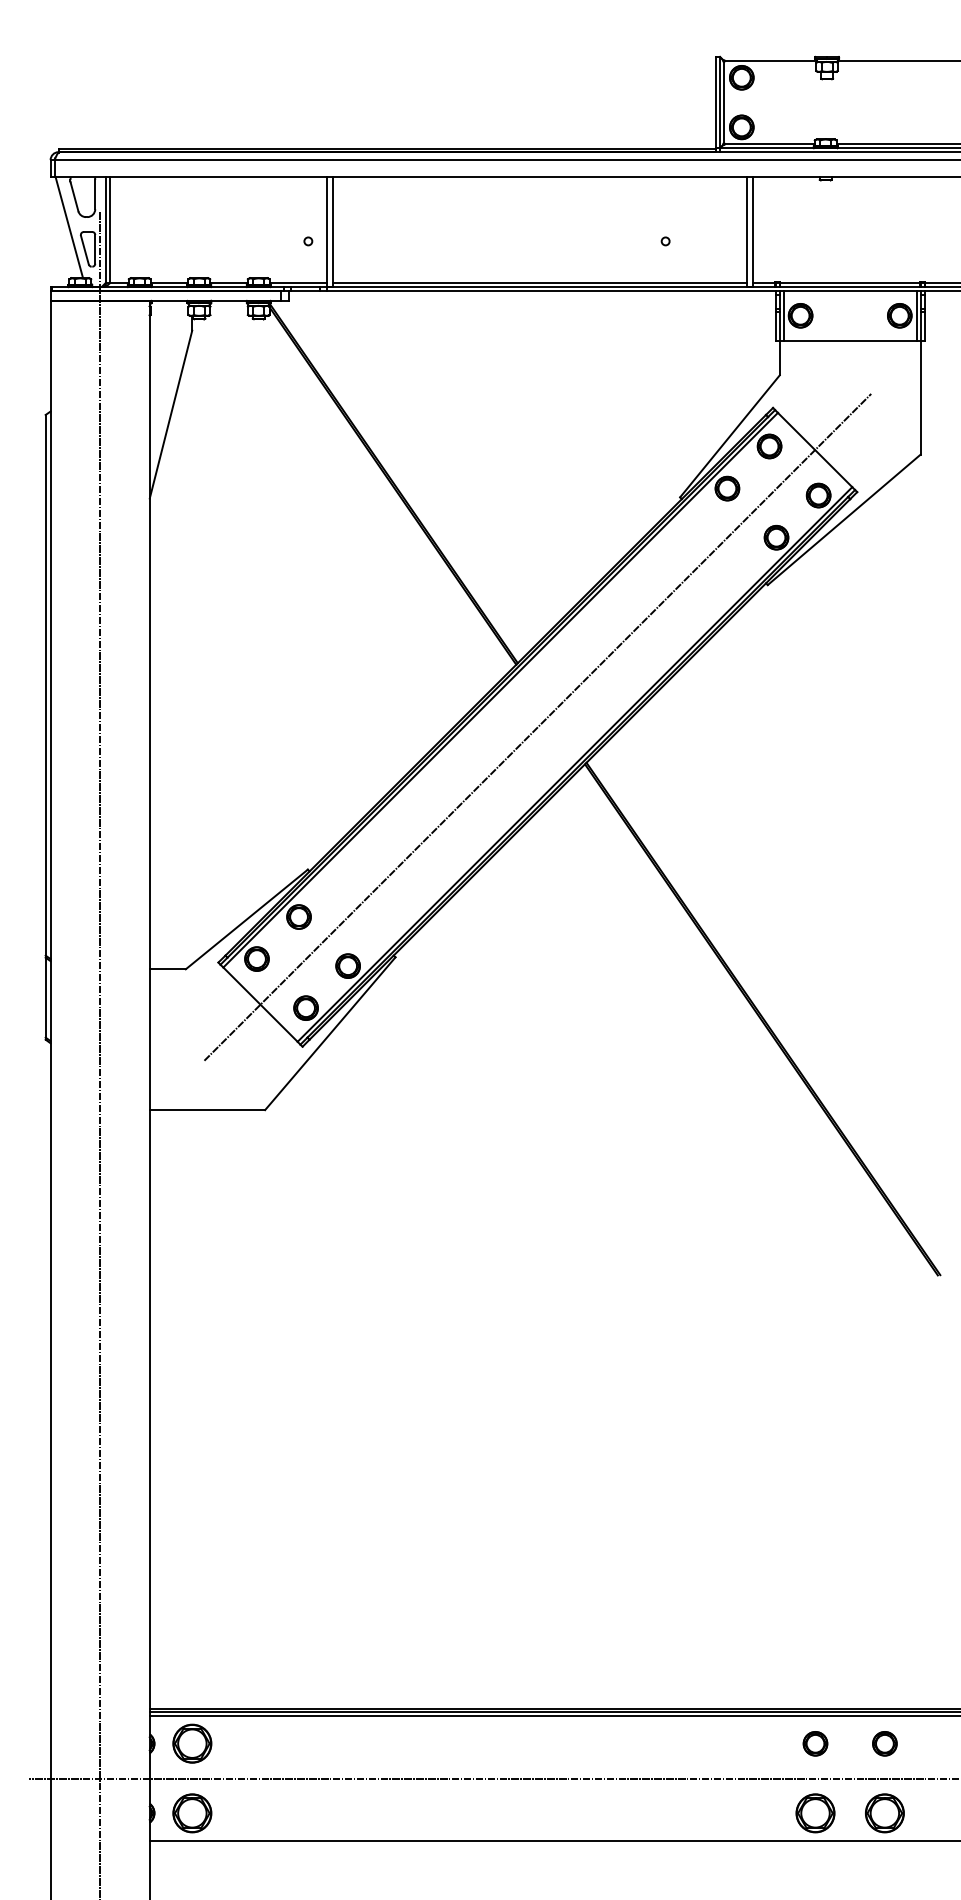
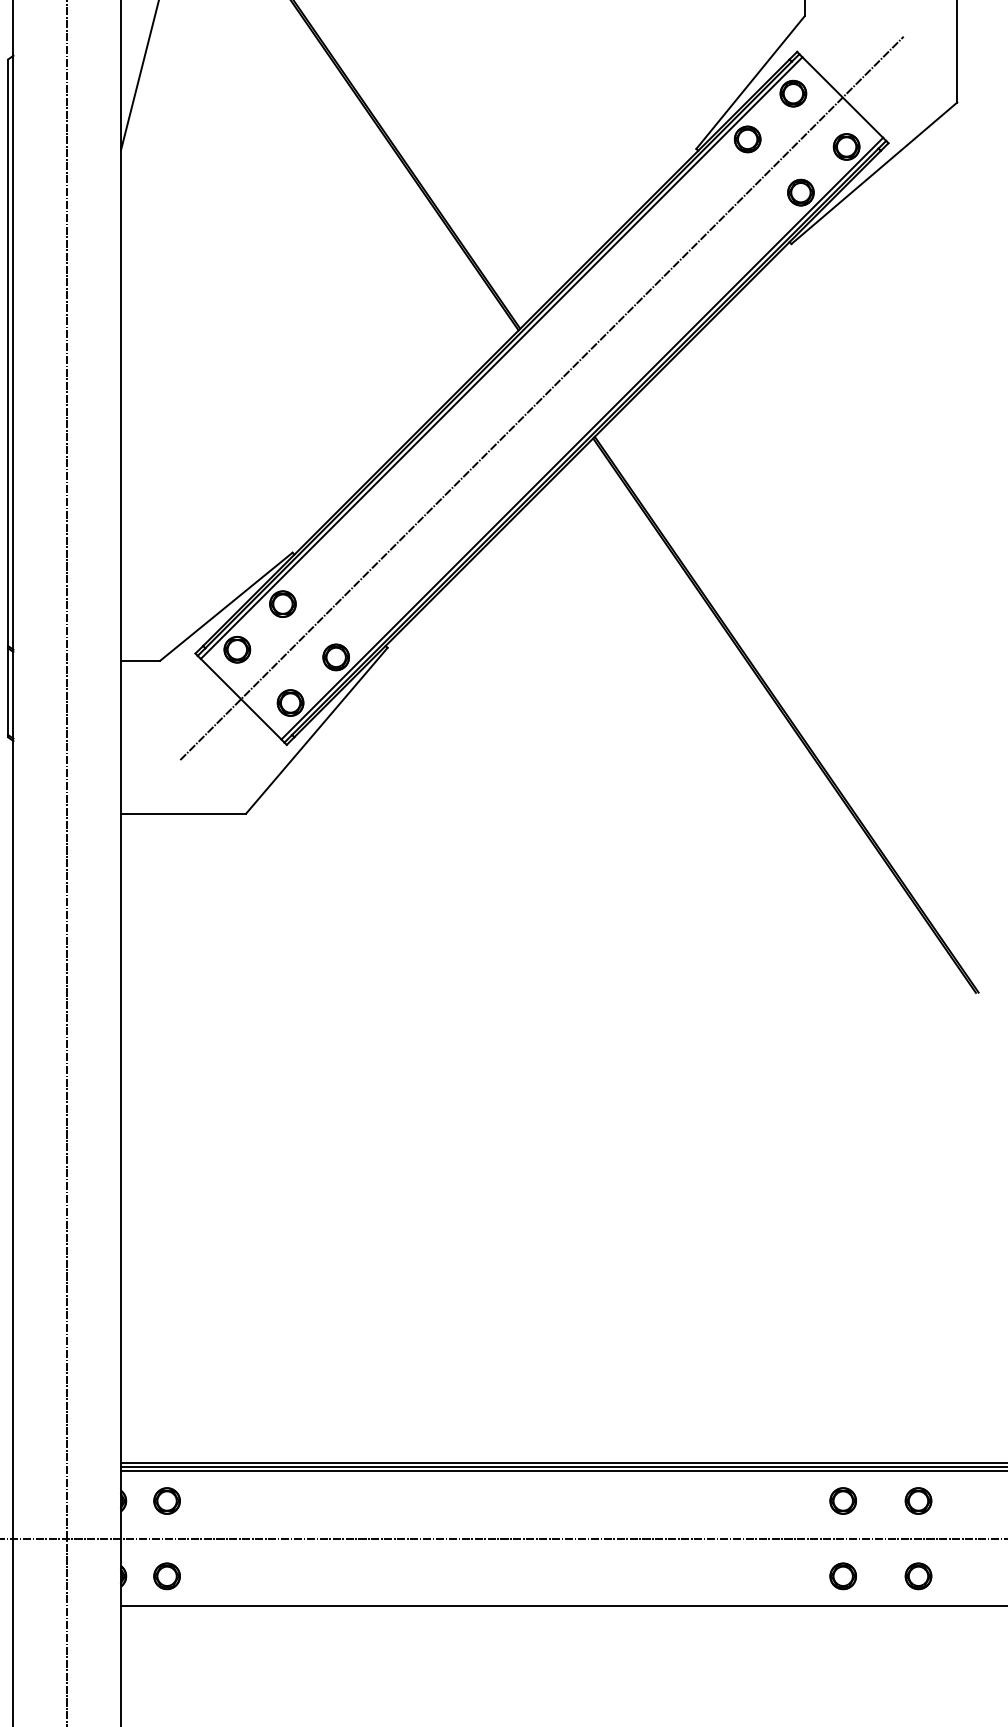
part: (191, 1743) -> (166, 1500), size x0.62
part: (191, 1812) -> (166, 1575), size x0.62
part: (815, 1812) -> (843, 1575), size x0.62
part: (884, 1812) -> (918, 1575), size x0.62

